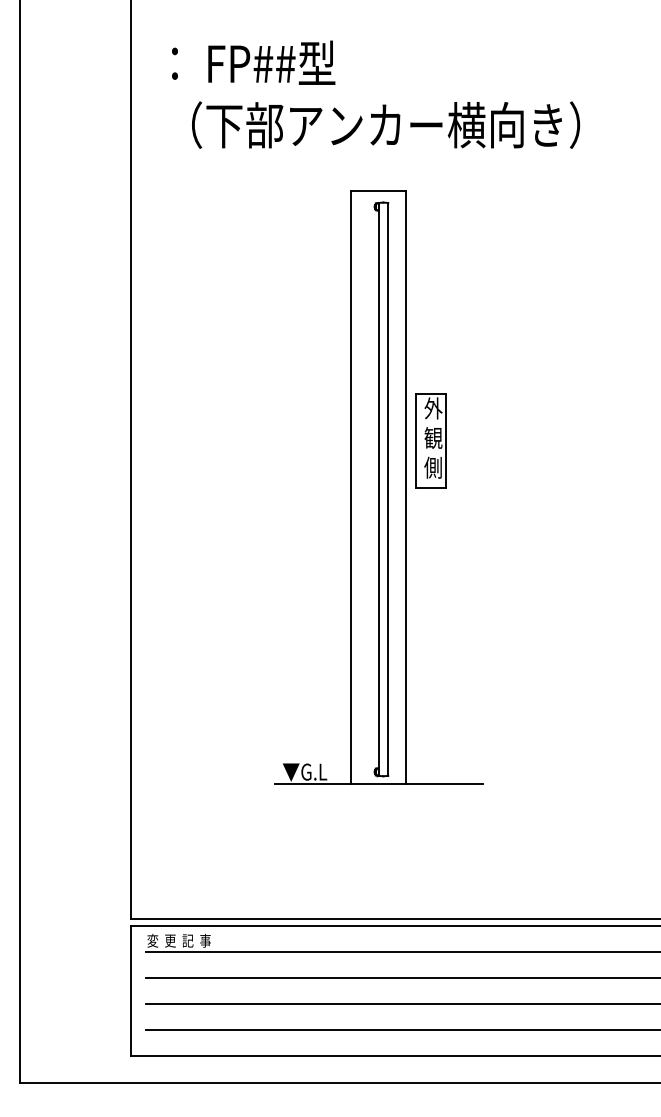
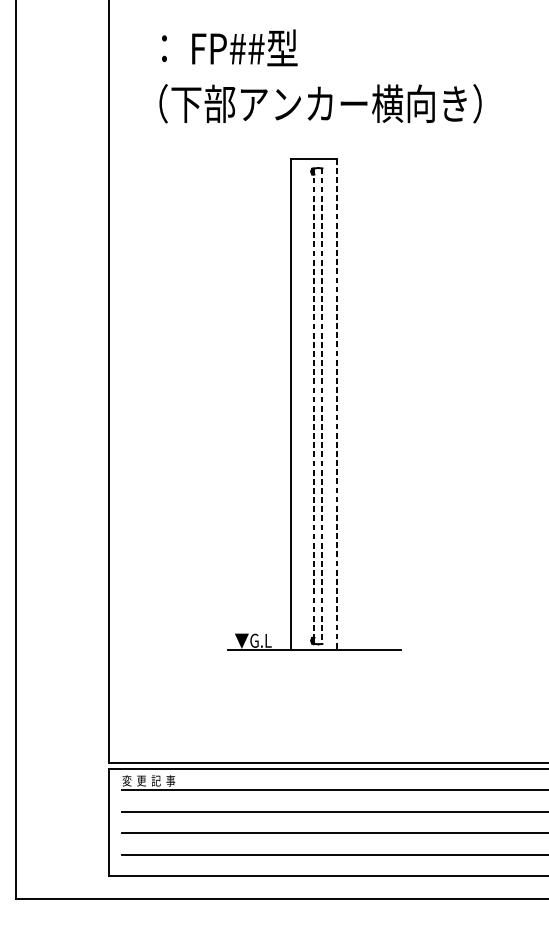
text: (253, 62) -> (229, 47), moved
part: (430, 440) -> (357, 365), removed
line: (406, 488) -> (337, 405), solid -> dashed
line: (378, 489) -> (314, 406), solid -> dashed
line: (388, 489) -> (322, 406), solid -> dashed

